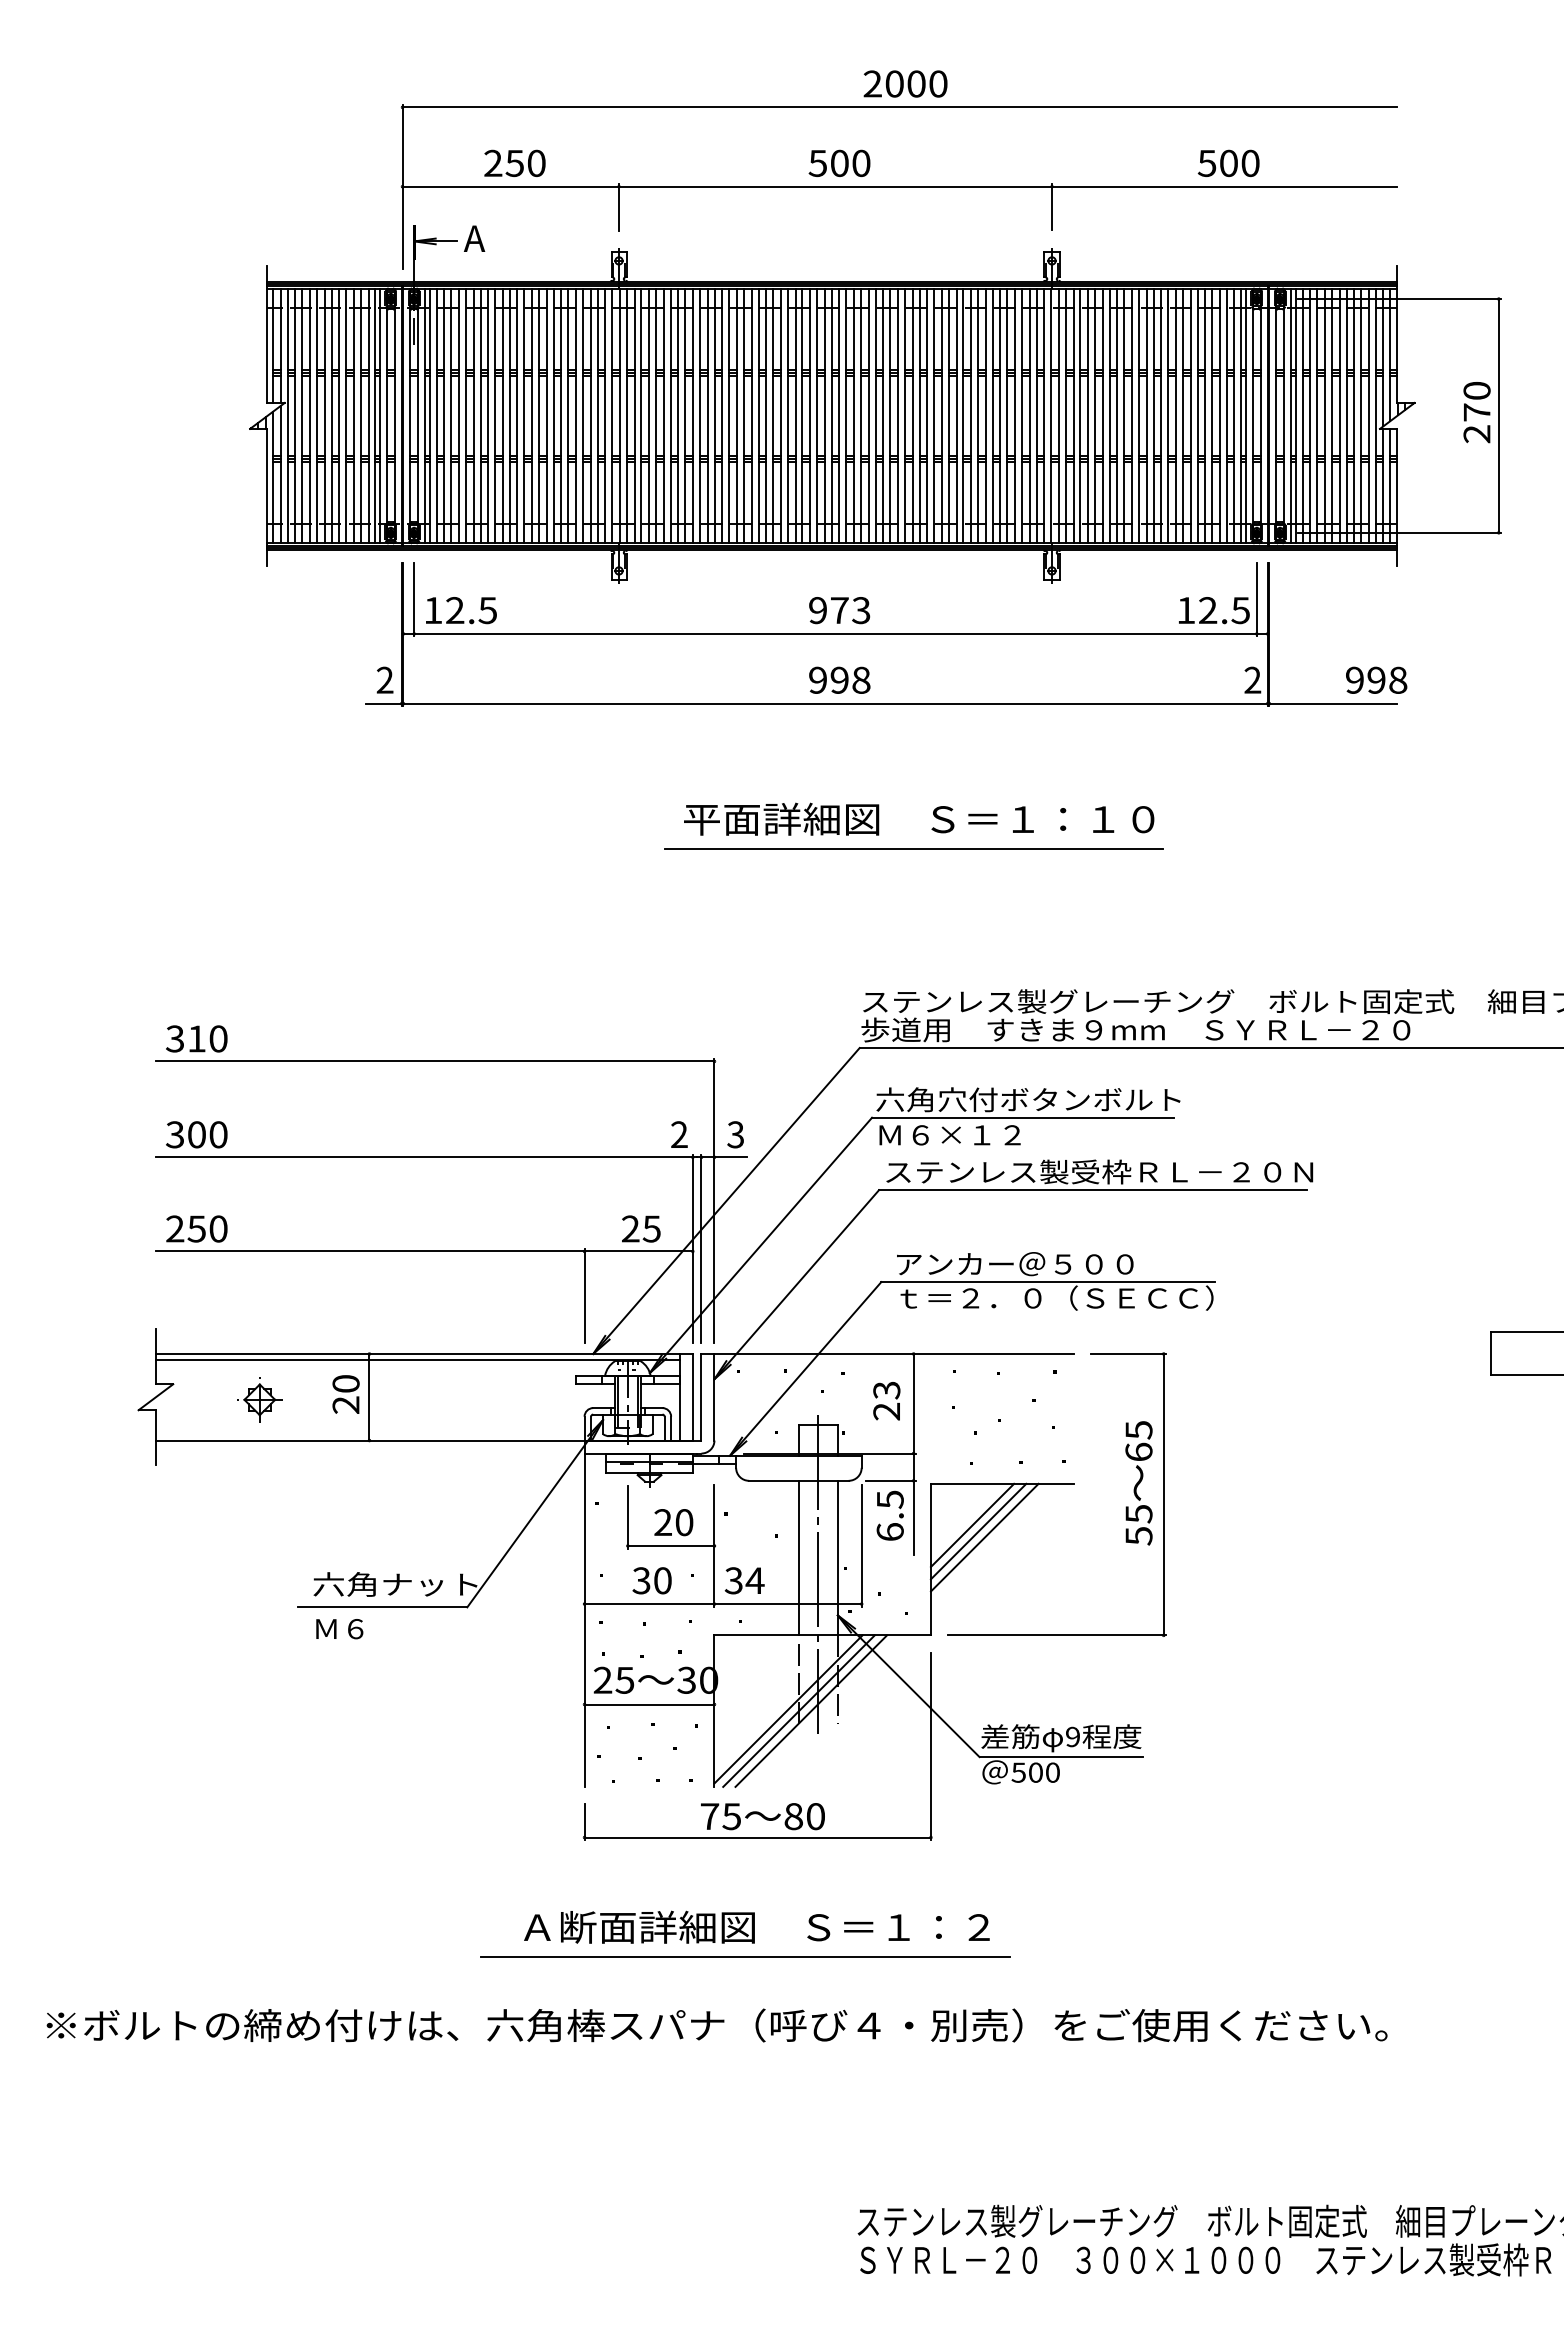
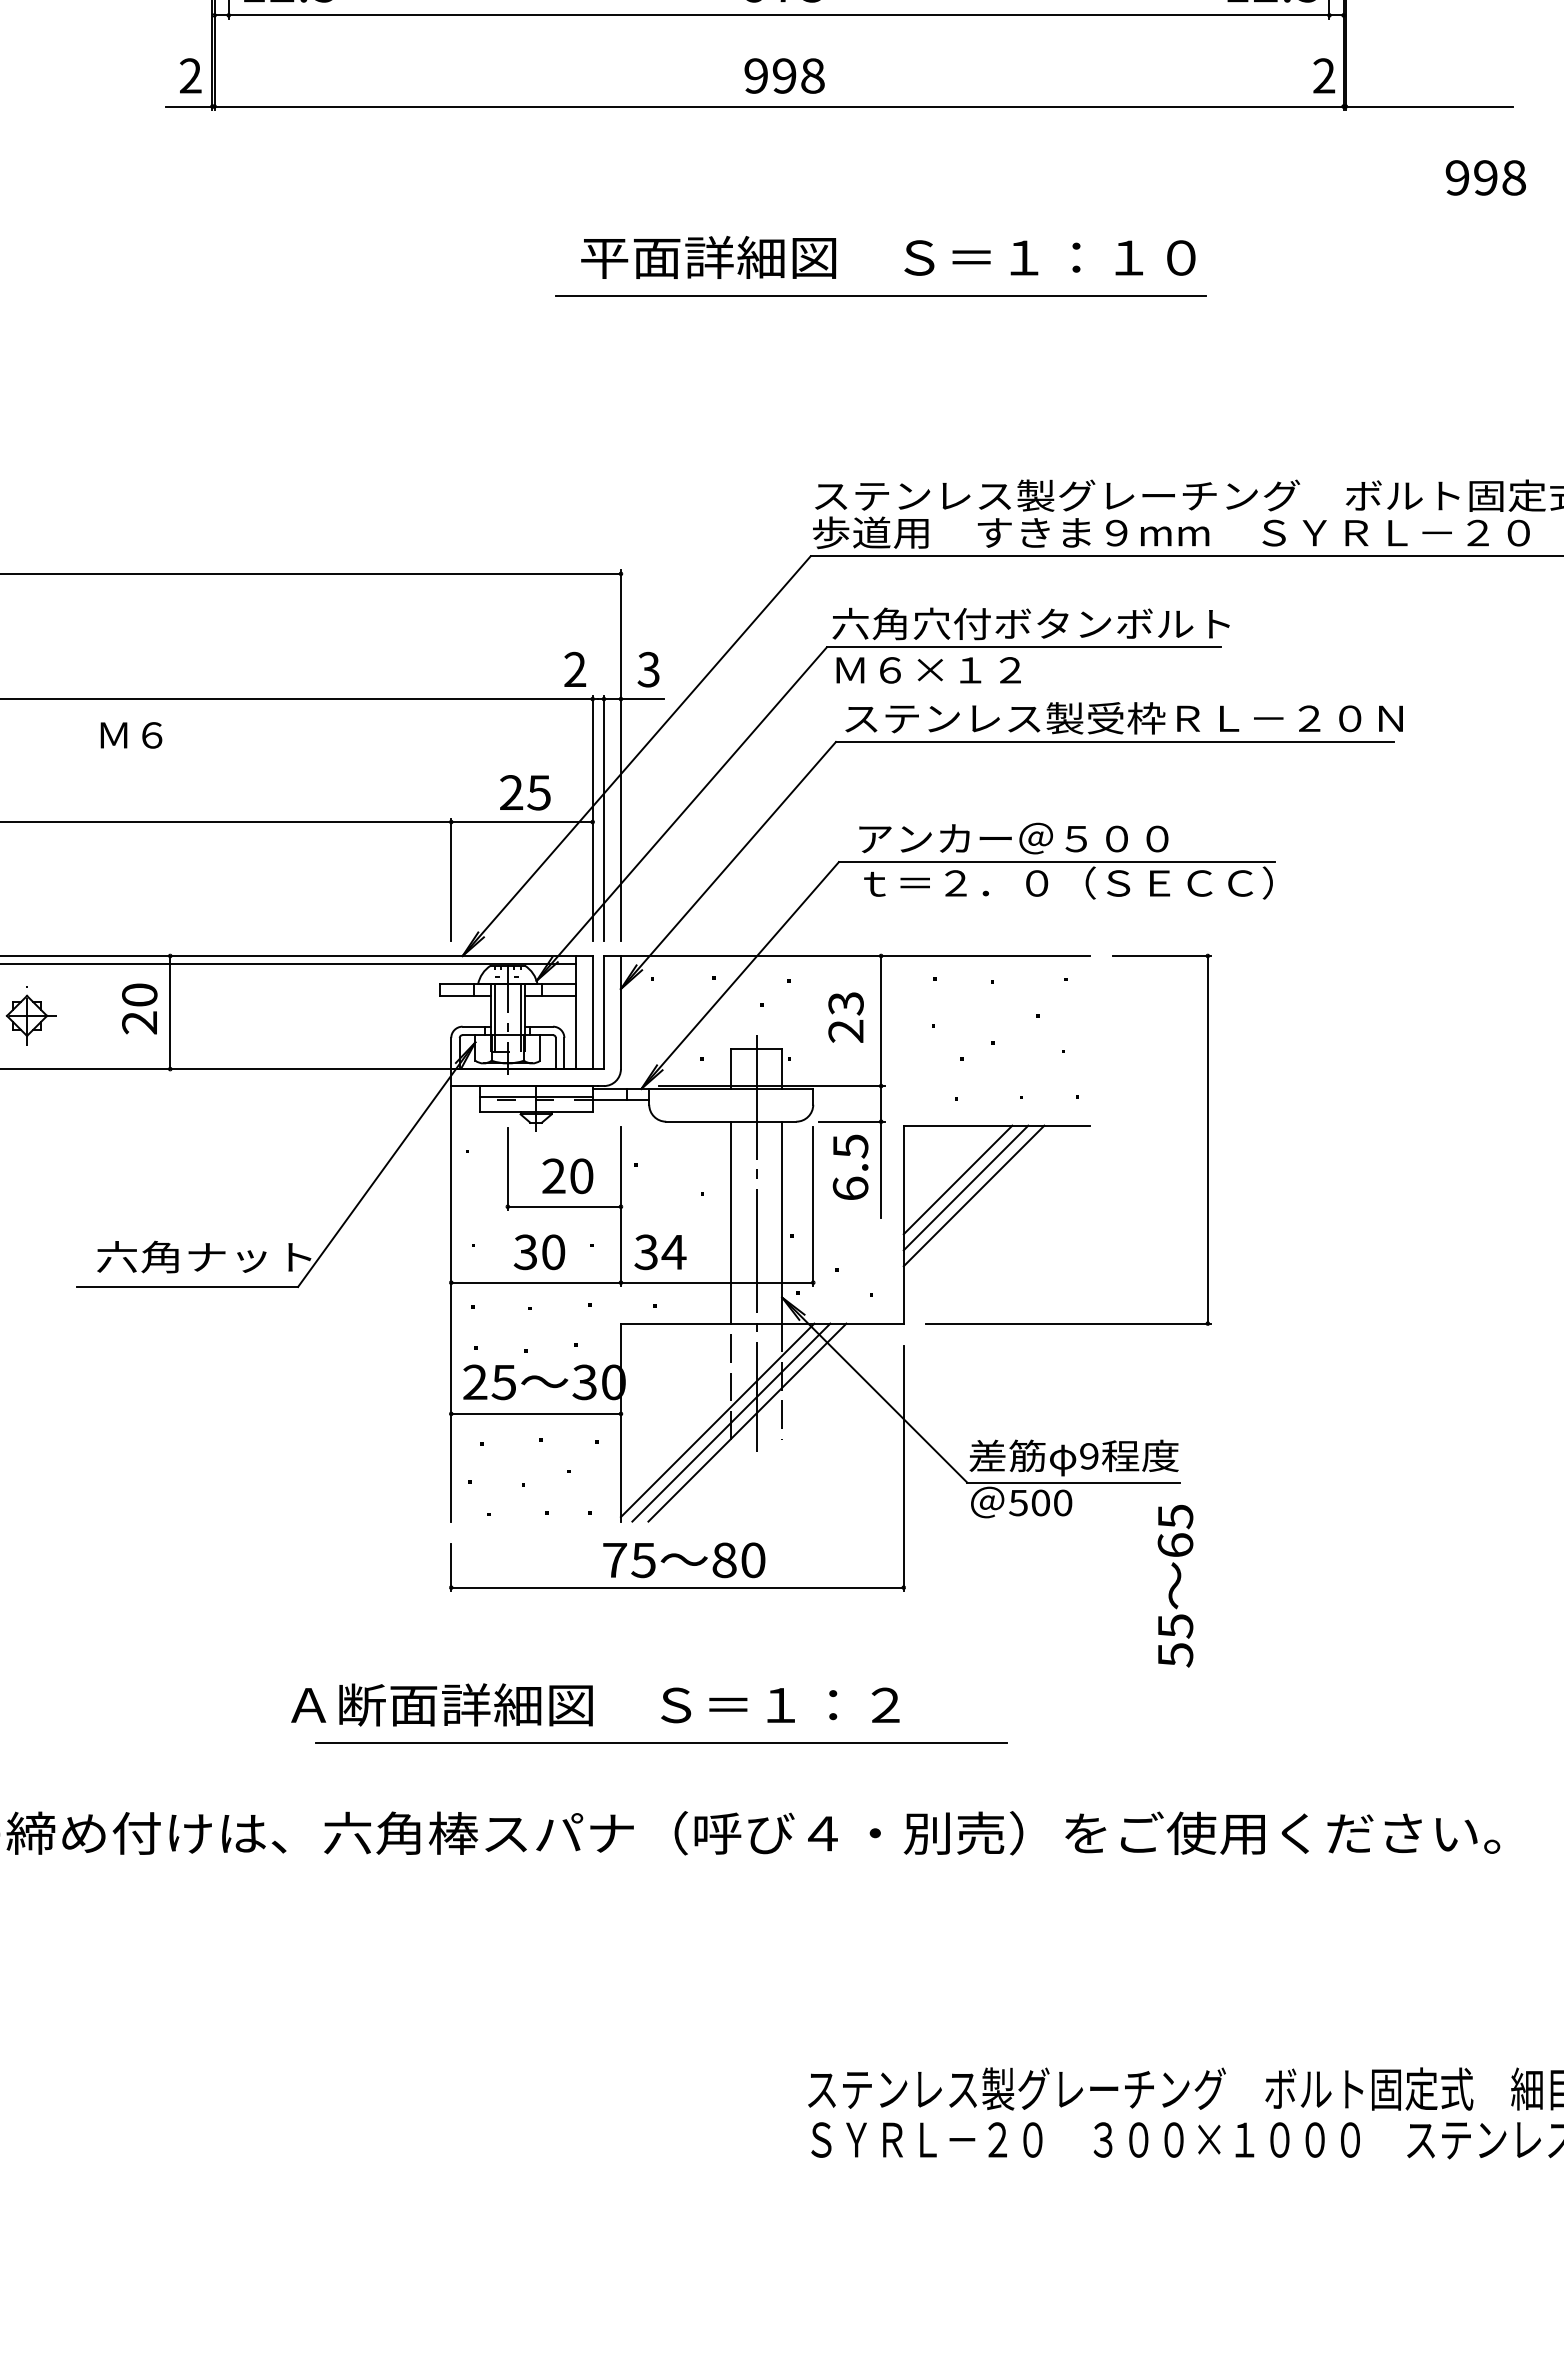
text: (1376, 679) -> (1485, 176), moved
text: (1138, 1483) -> (1174, 1586), moved
text: (339, 1629) -> (131, 735), moved
text: (756, 1926) -> (594, 1703), moved

